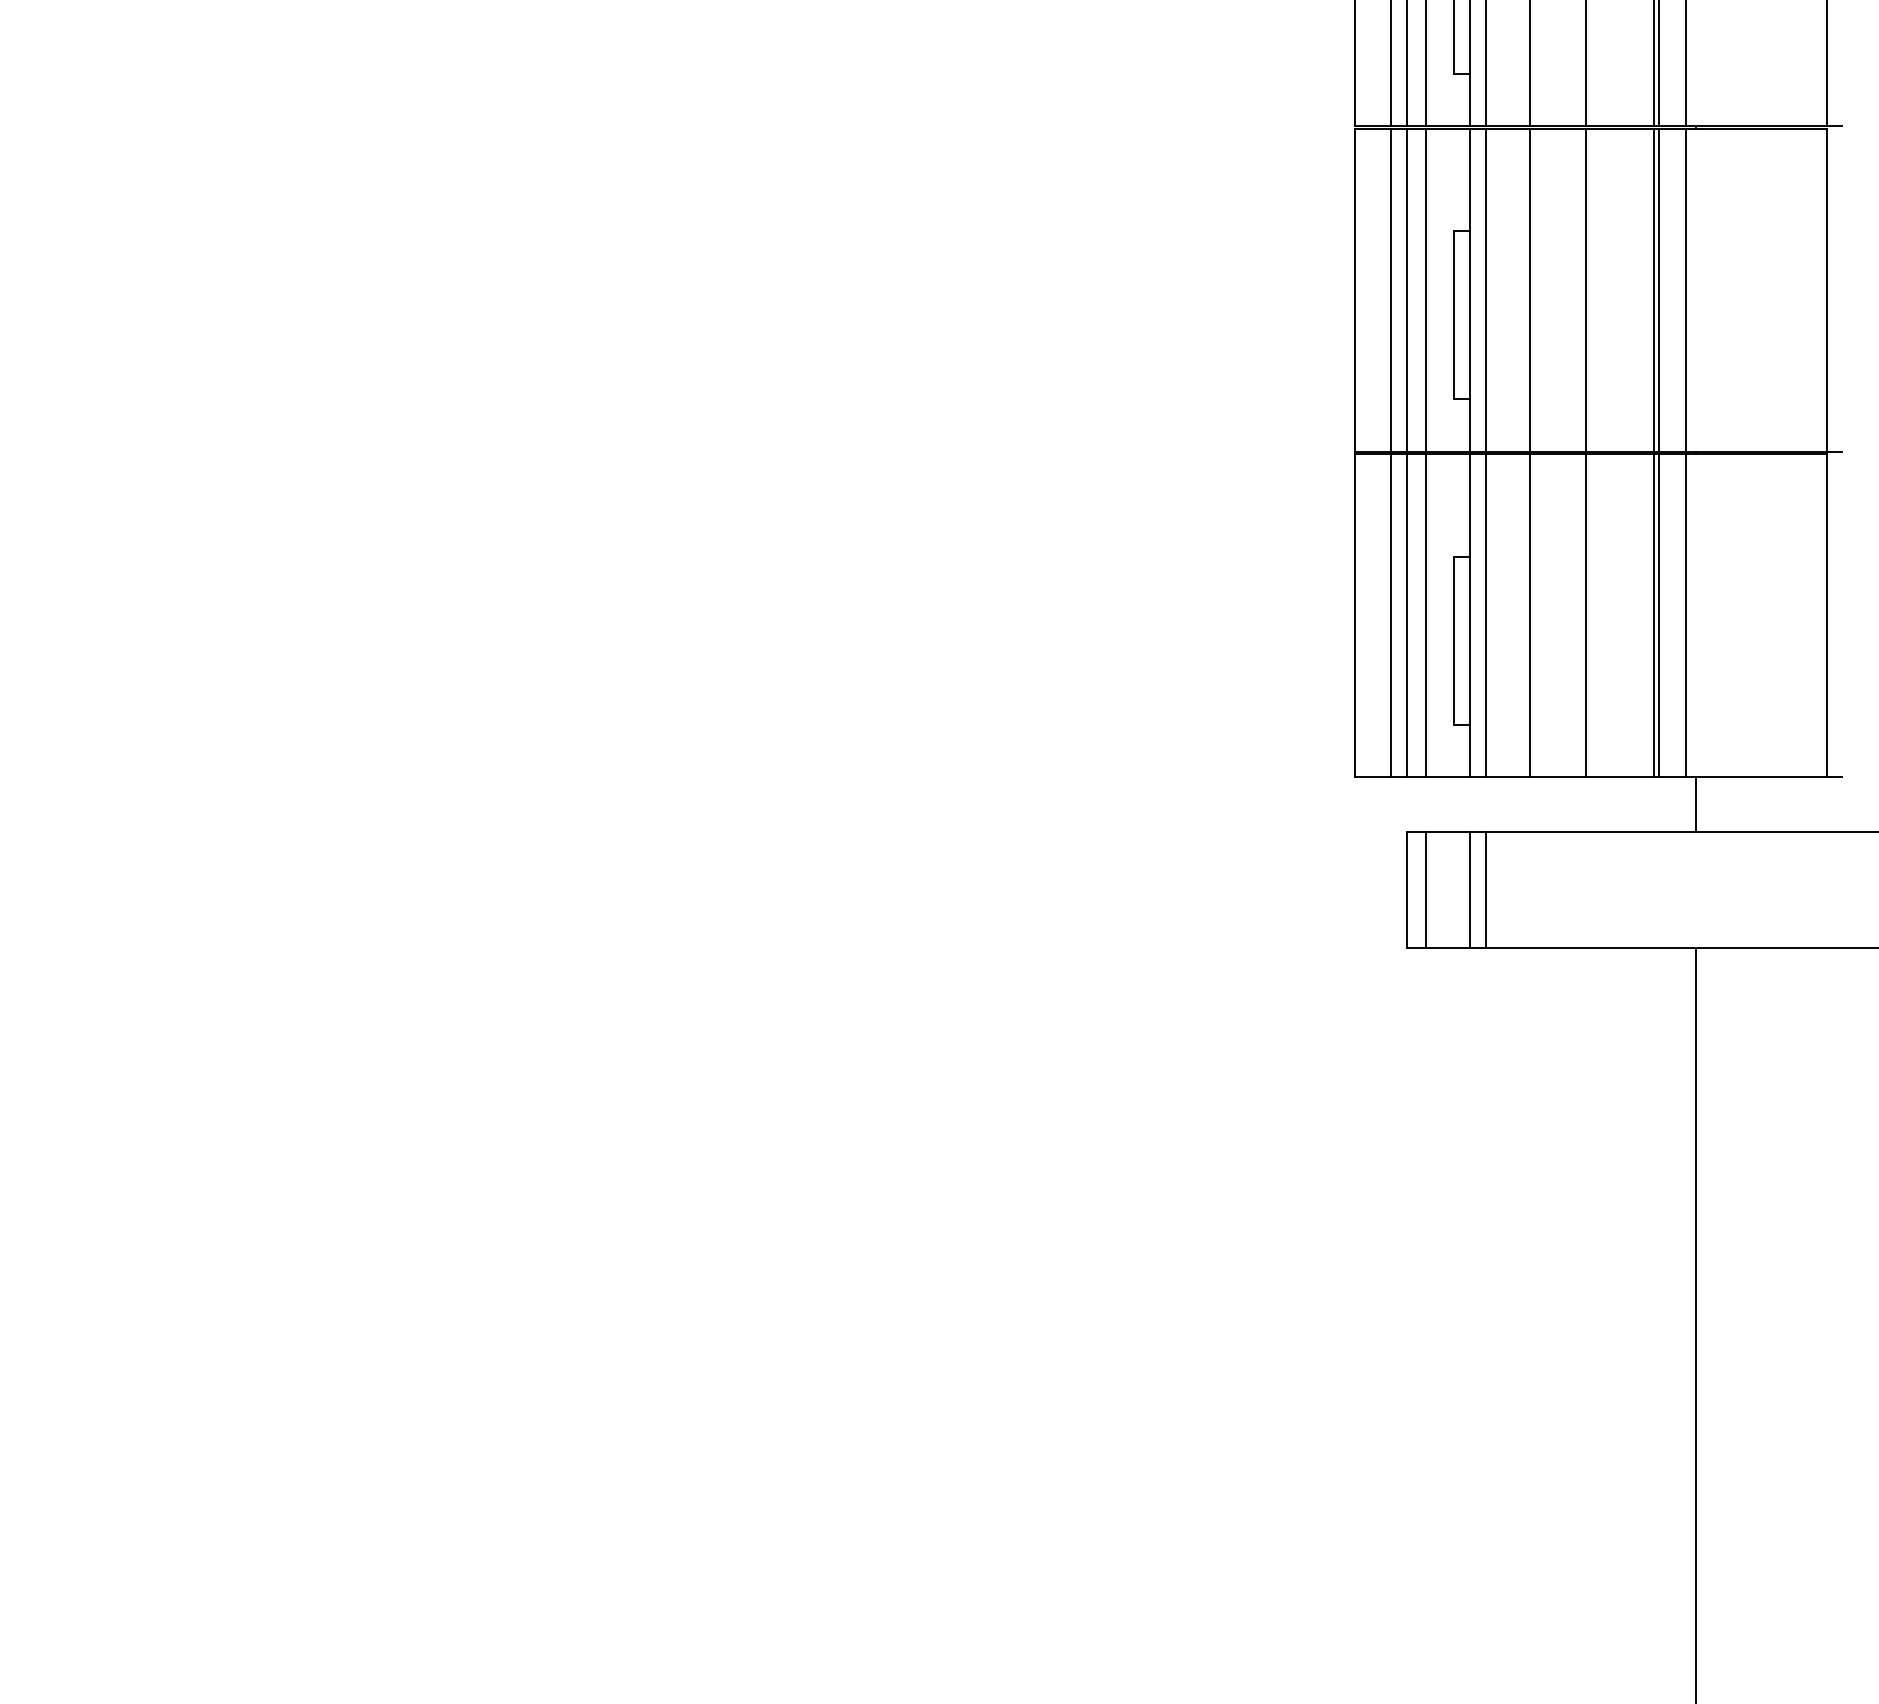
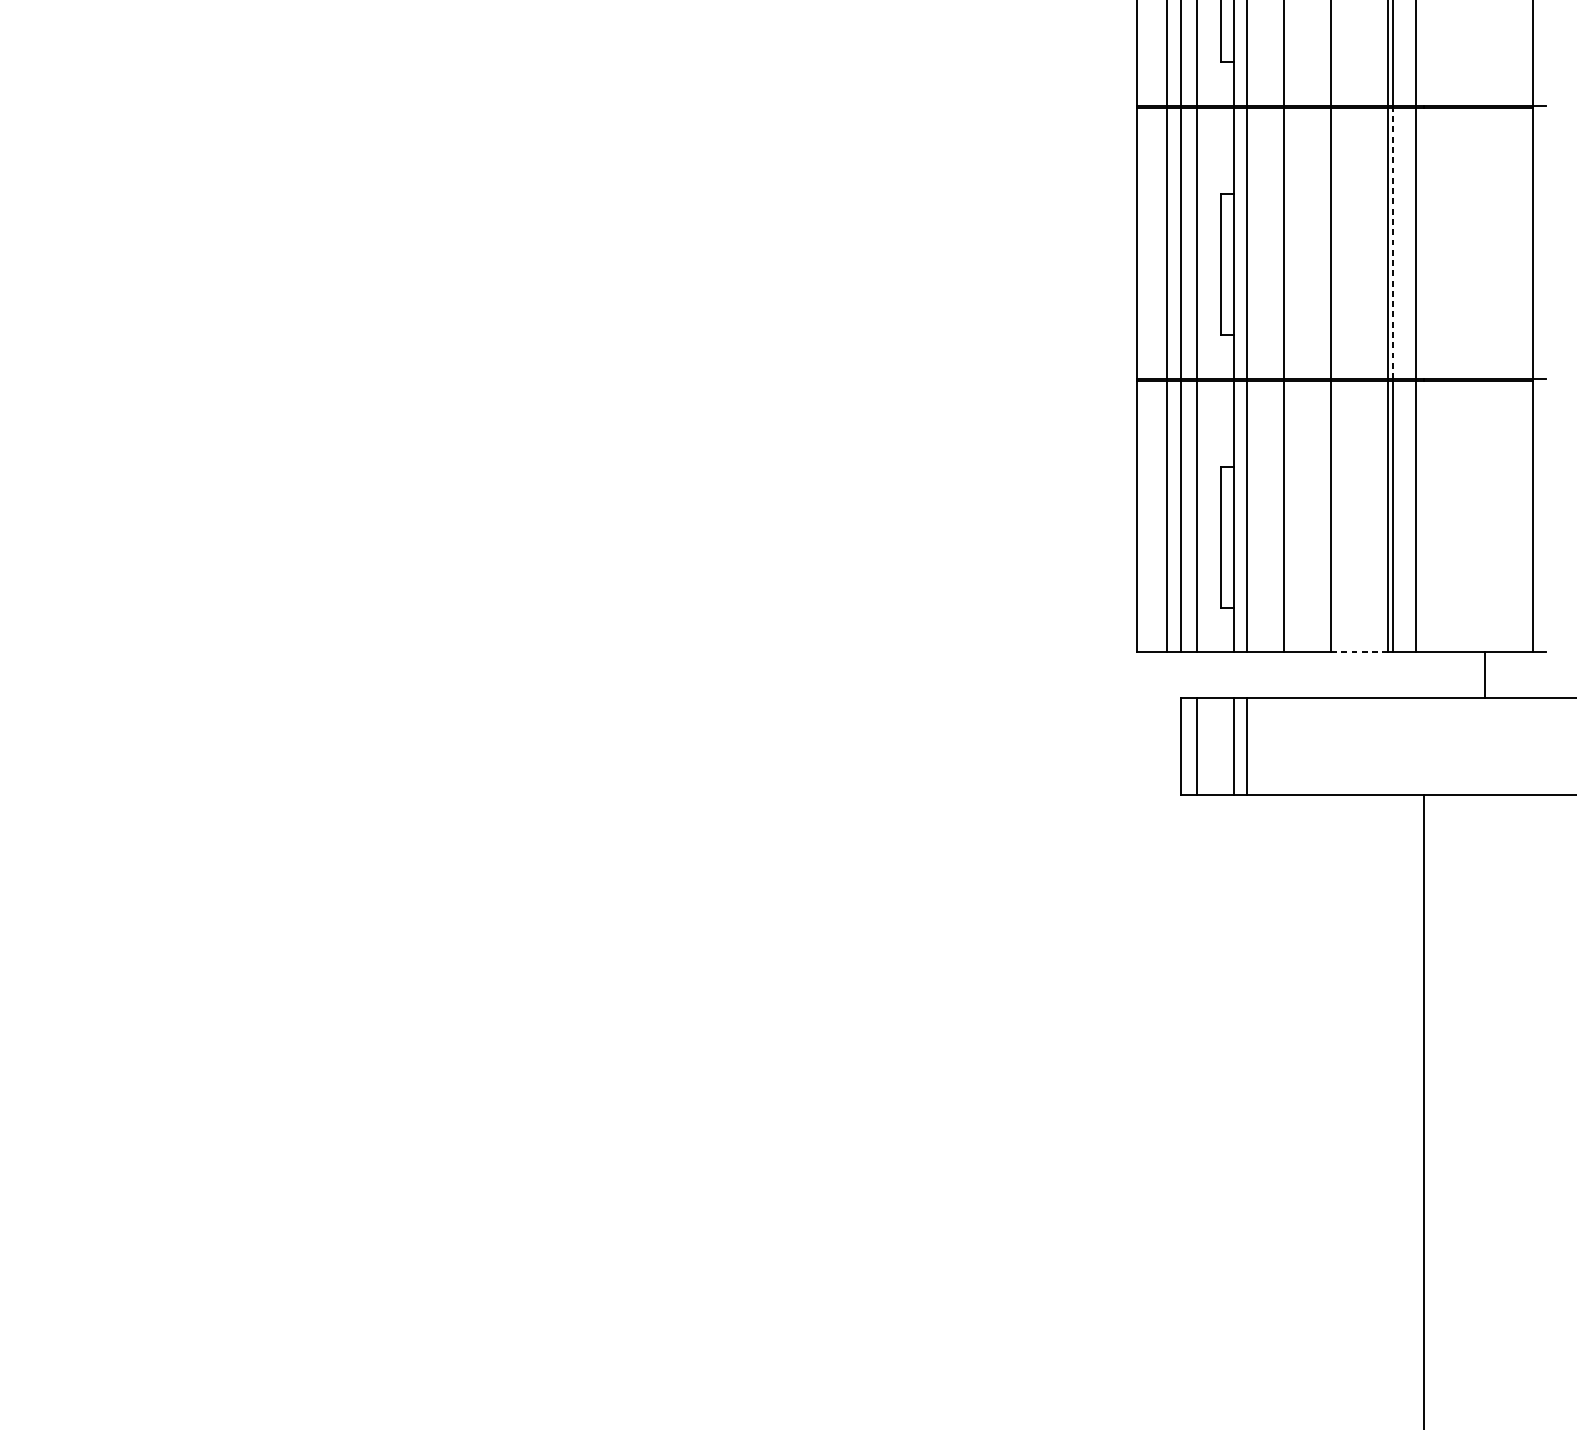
line: (1659, 289) -> (1392, 242), solid -> dashed
line: (1619, 777) -> (1359, 652), solid -> dashed
line: (1695, 804) -> (1484, 675), moved

